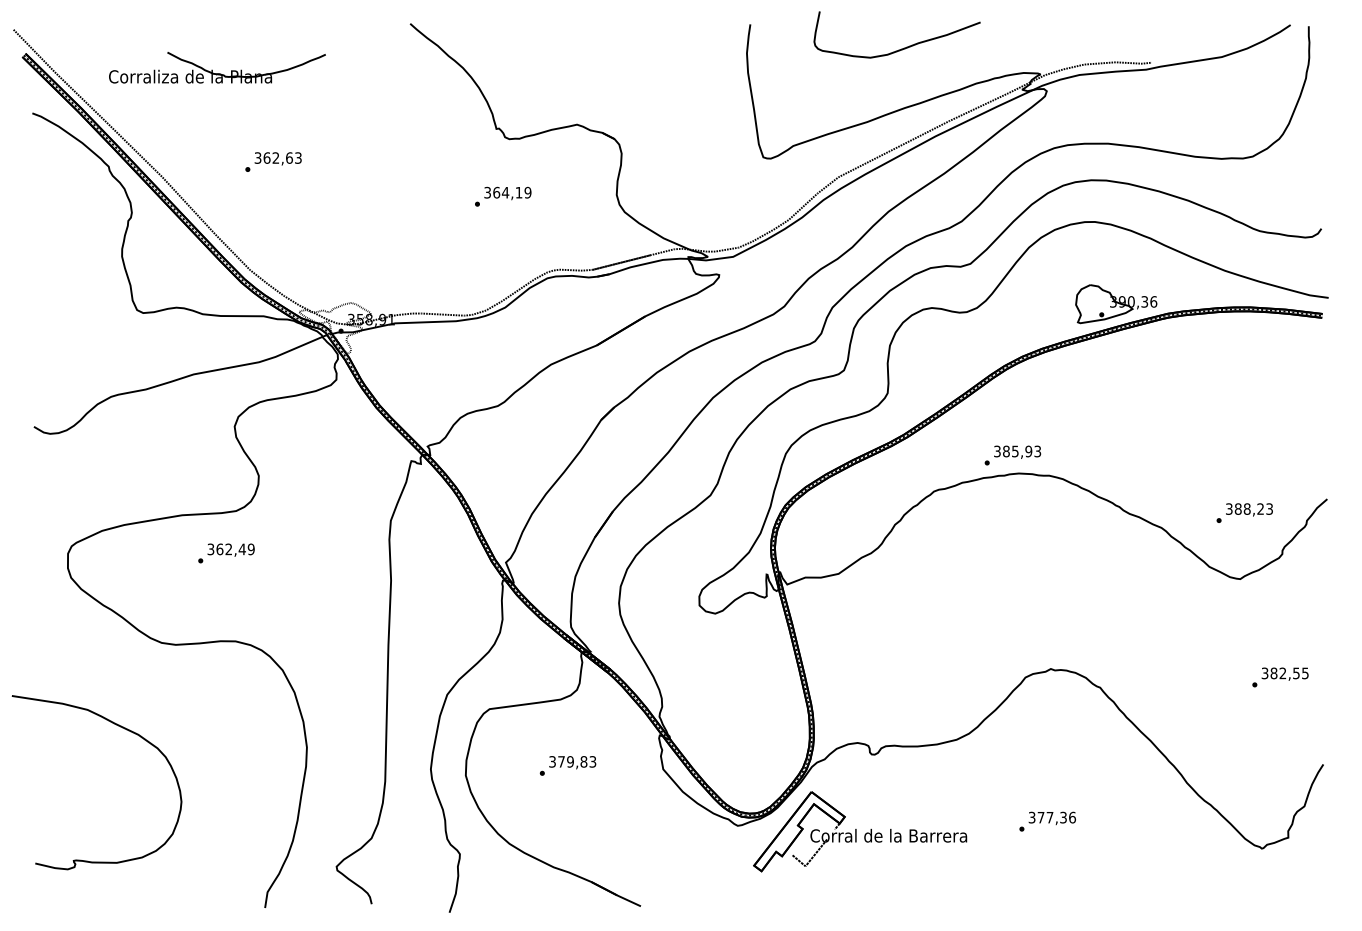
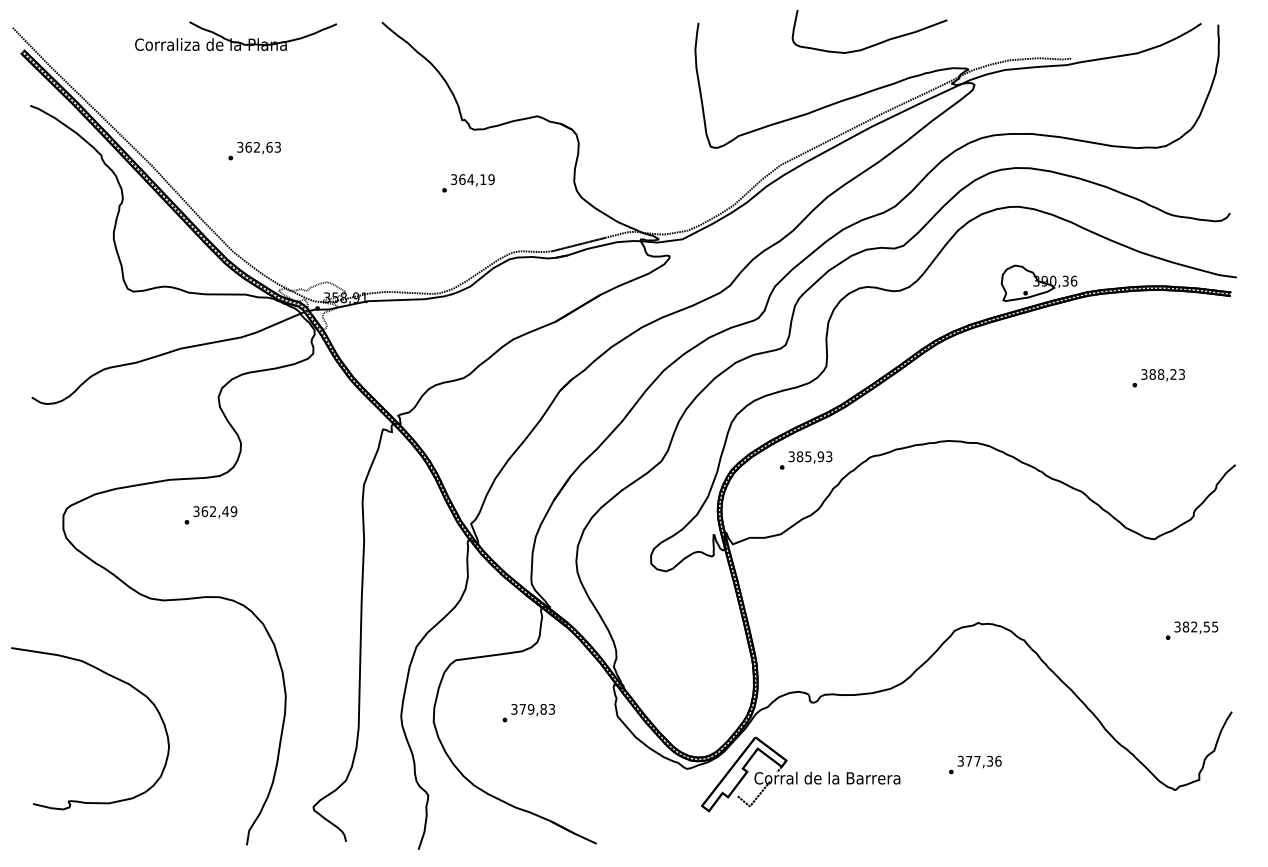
curve: (901, 48) -> (873, 44), moved
part: (217, 67) -> (236, 36), moved
text: (1012, 455) -> (805, 460), moved
text: (1244, 512) -> (1158, 377), moved

